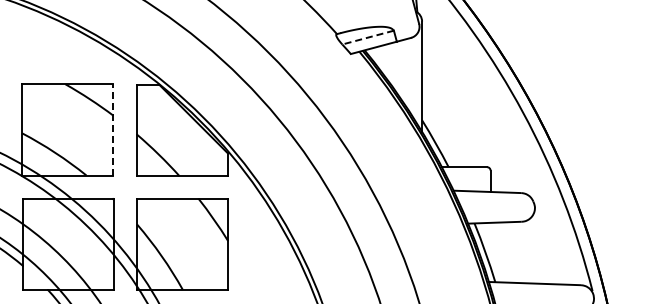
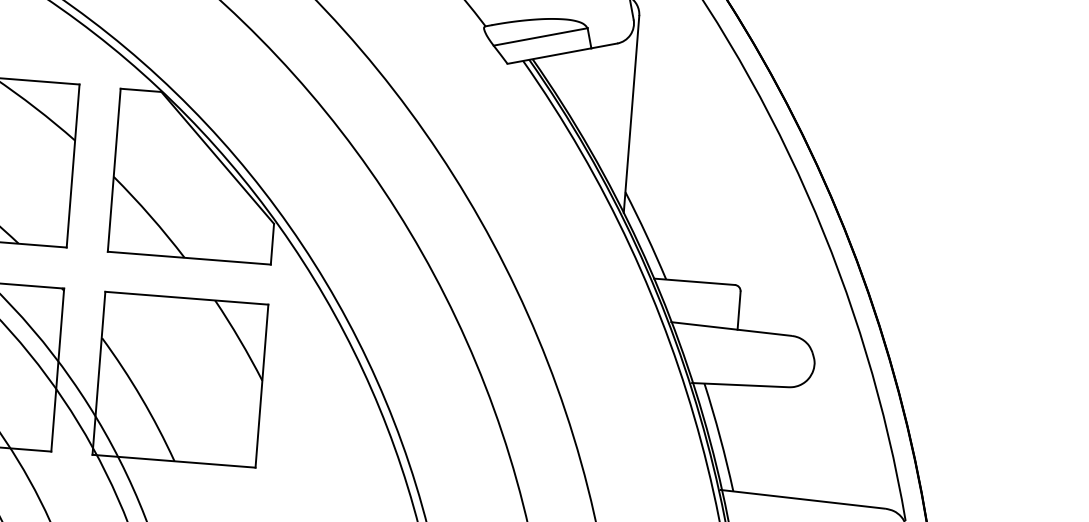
line: (368, 37) -> (541, 36), dashed -> solid
line: (113, 129) -> (73, 165), dashed -> solid

